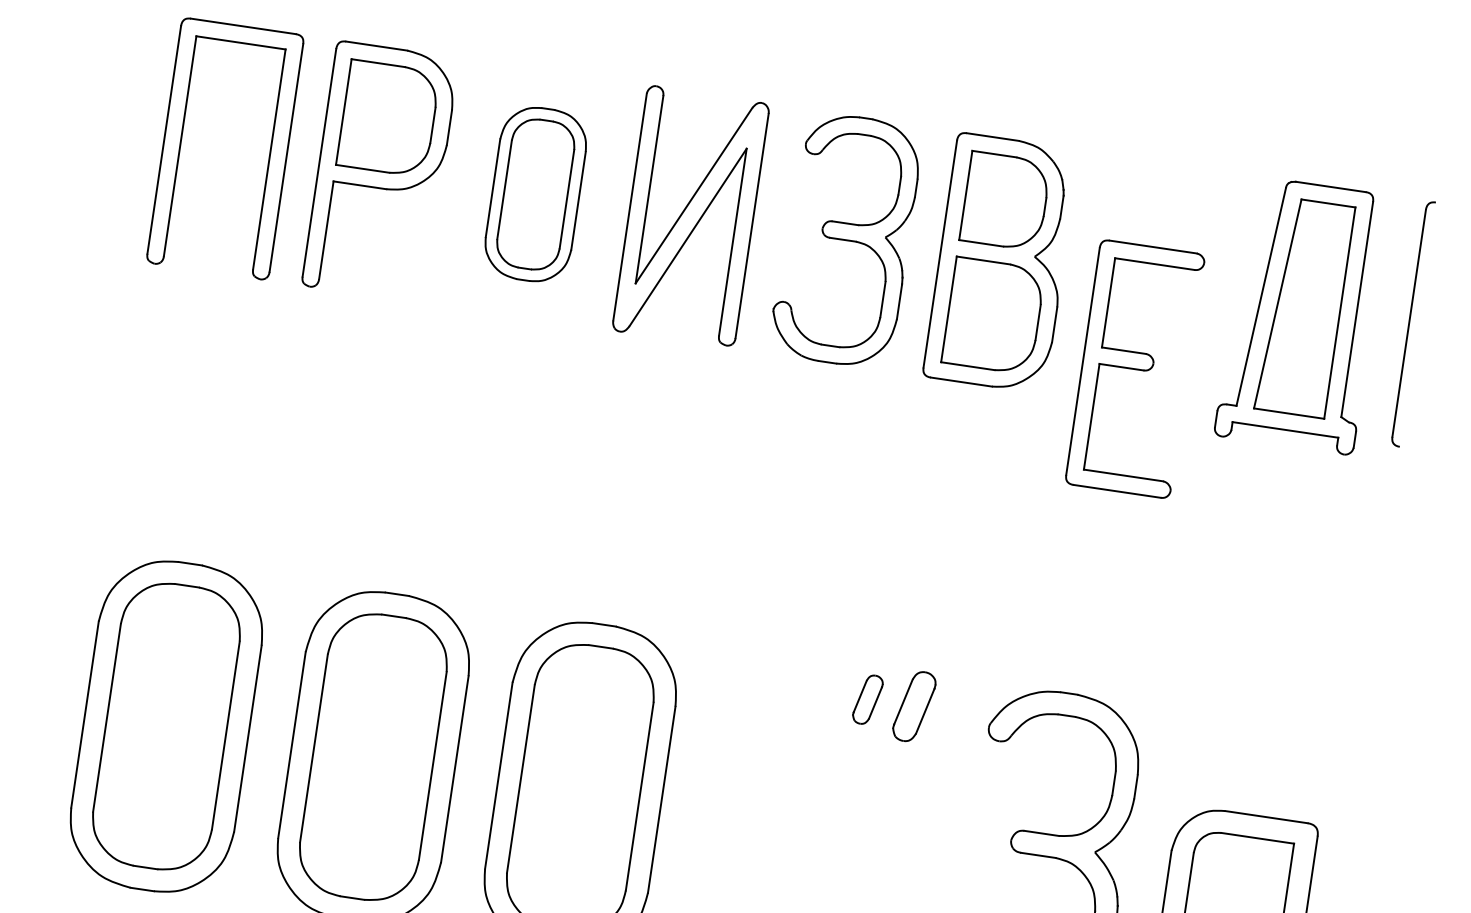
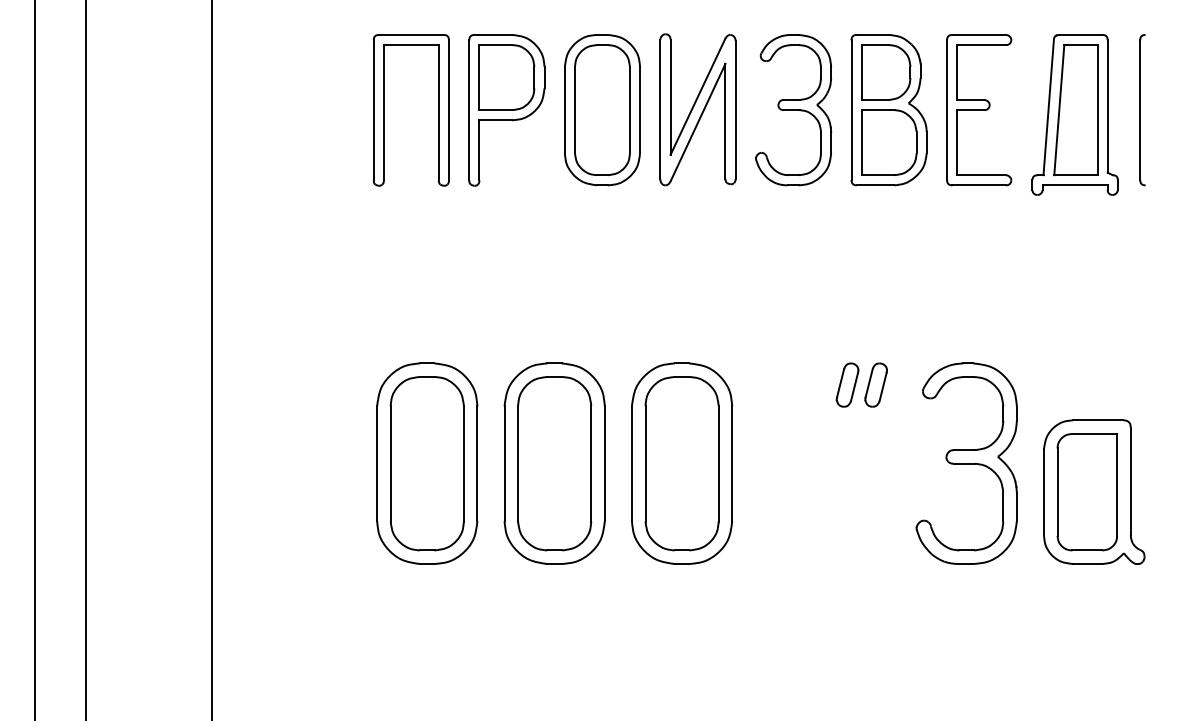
part: (535, 194) -> (602, 110), size x1.43
part: (1135, 369) -> (979, 110), moved
part: (867, 698) -> (847, 384), size x1.43

